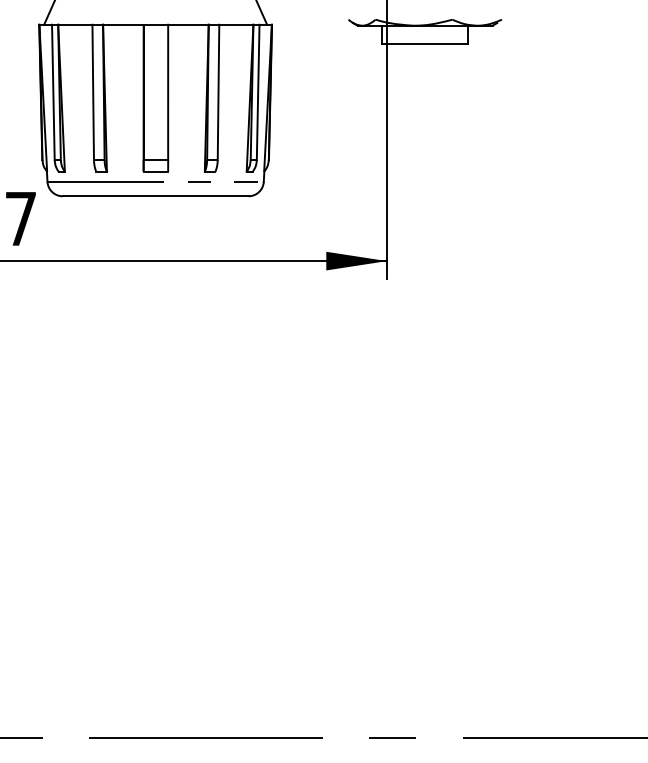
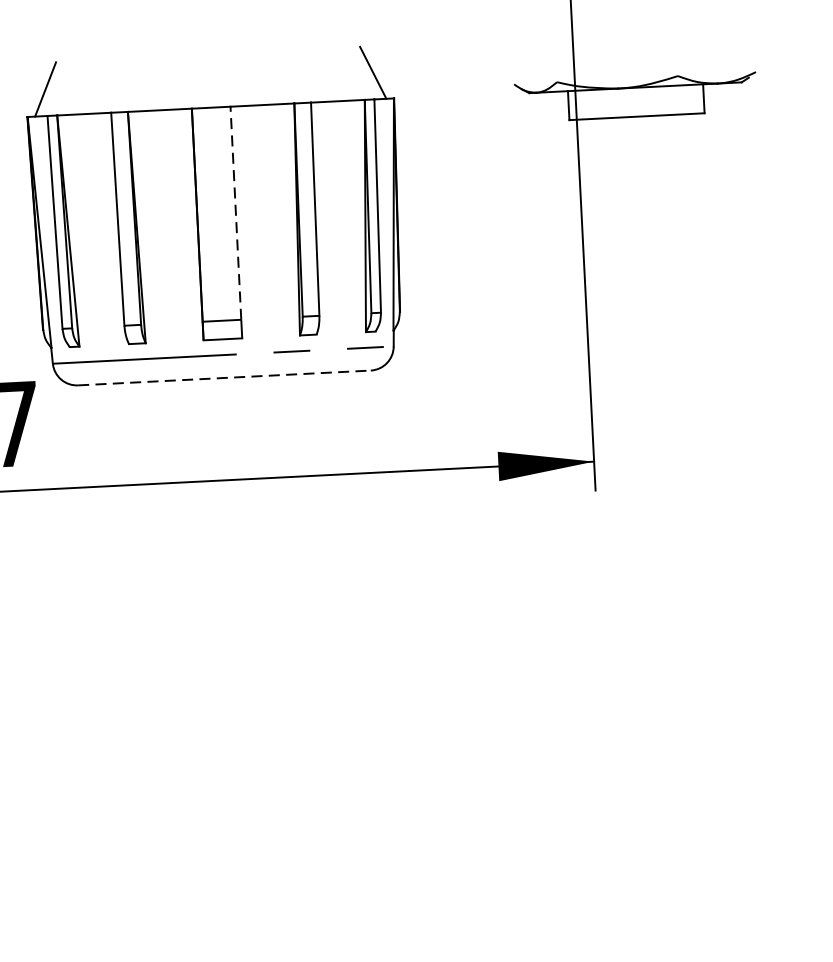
line: (168, 92) -> (236, 213), solid -> dashed
line: (155, 196) -> (224, 378), solid -> dashed

